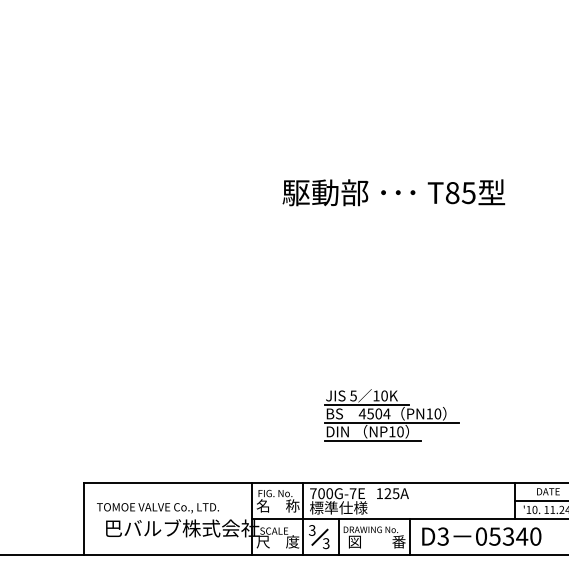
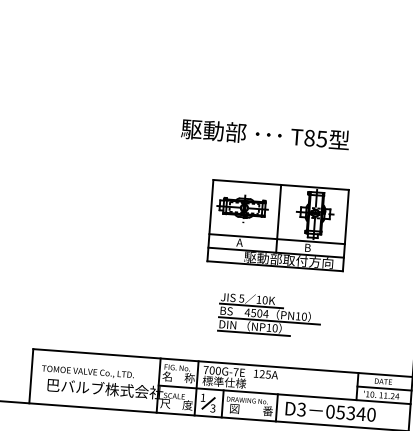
text: (393, 192) -> (265, 134), moved
part: (394, 295) -> (278, 225), added
text: (312, 530) -> (203, 397), 3 -> 1

